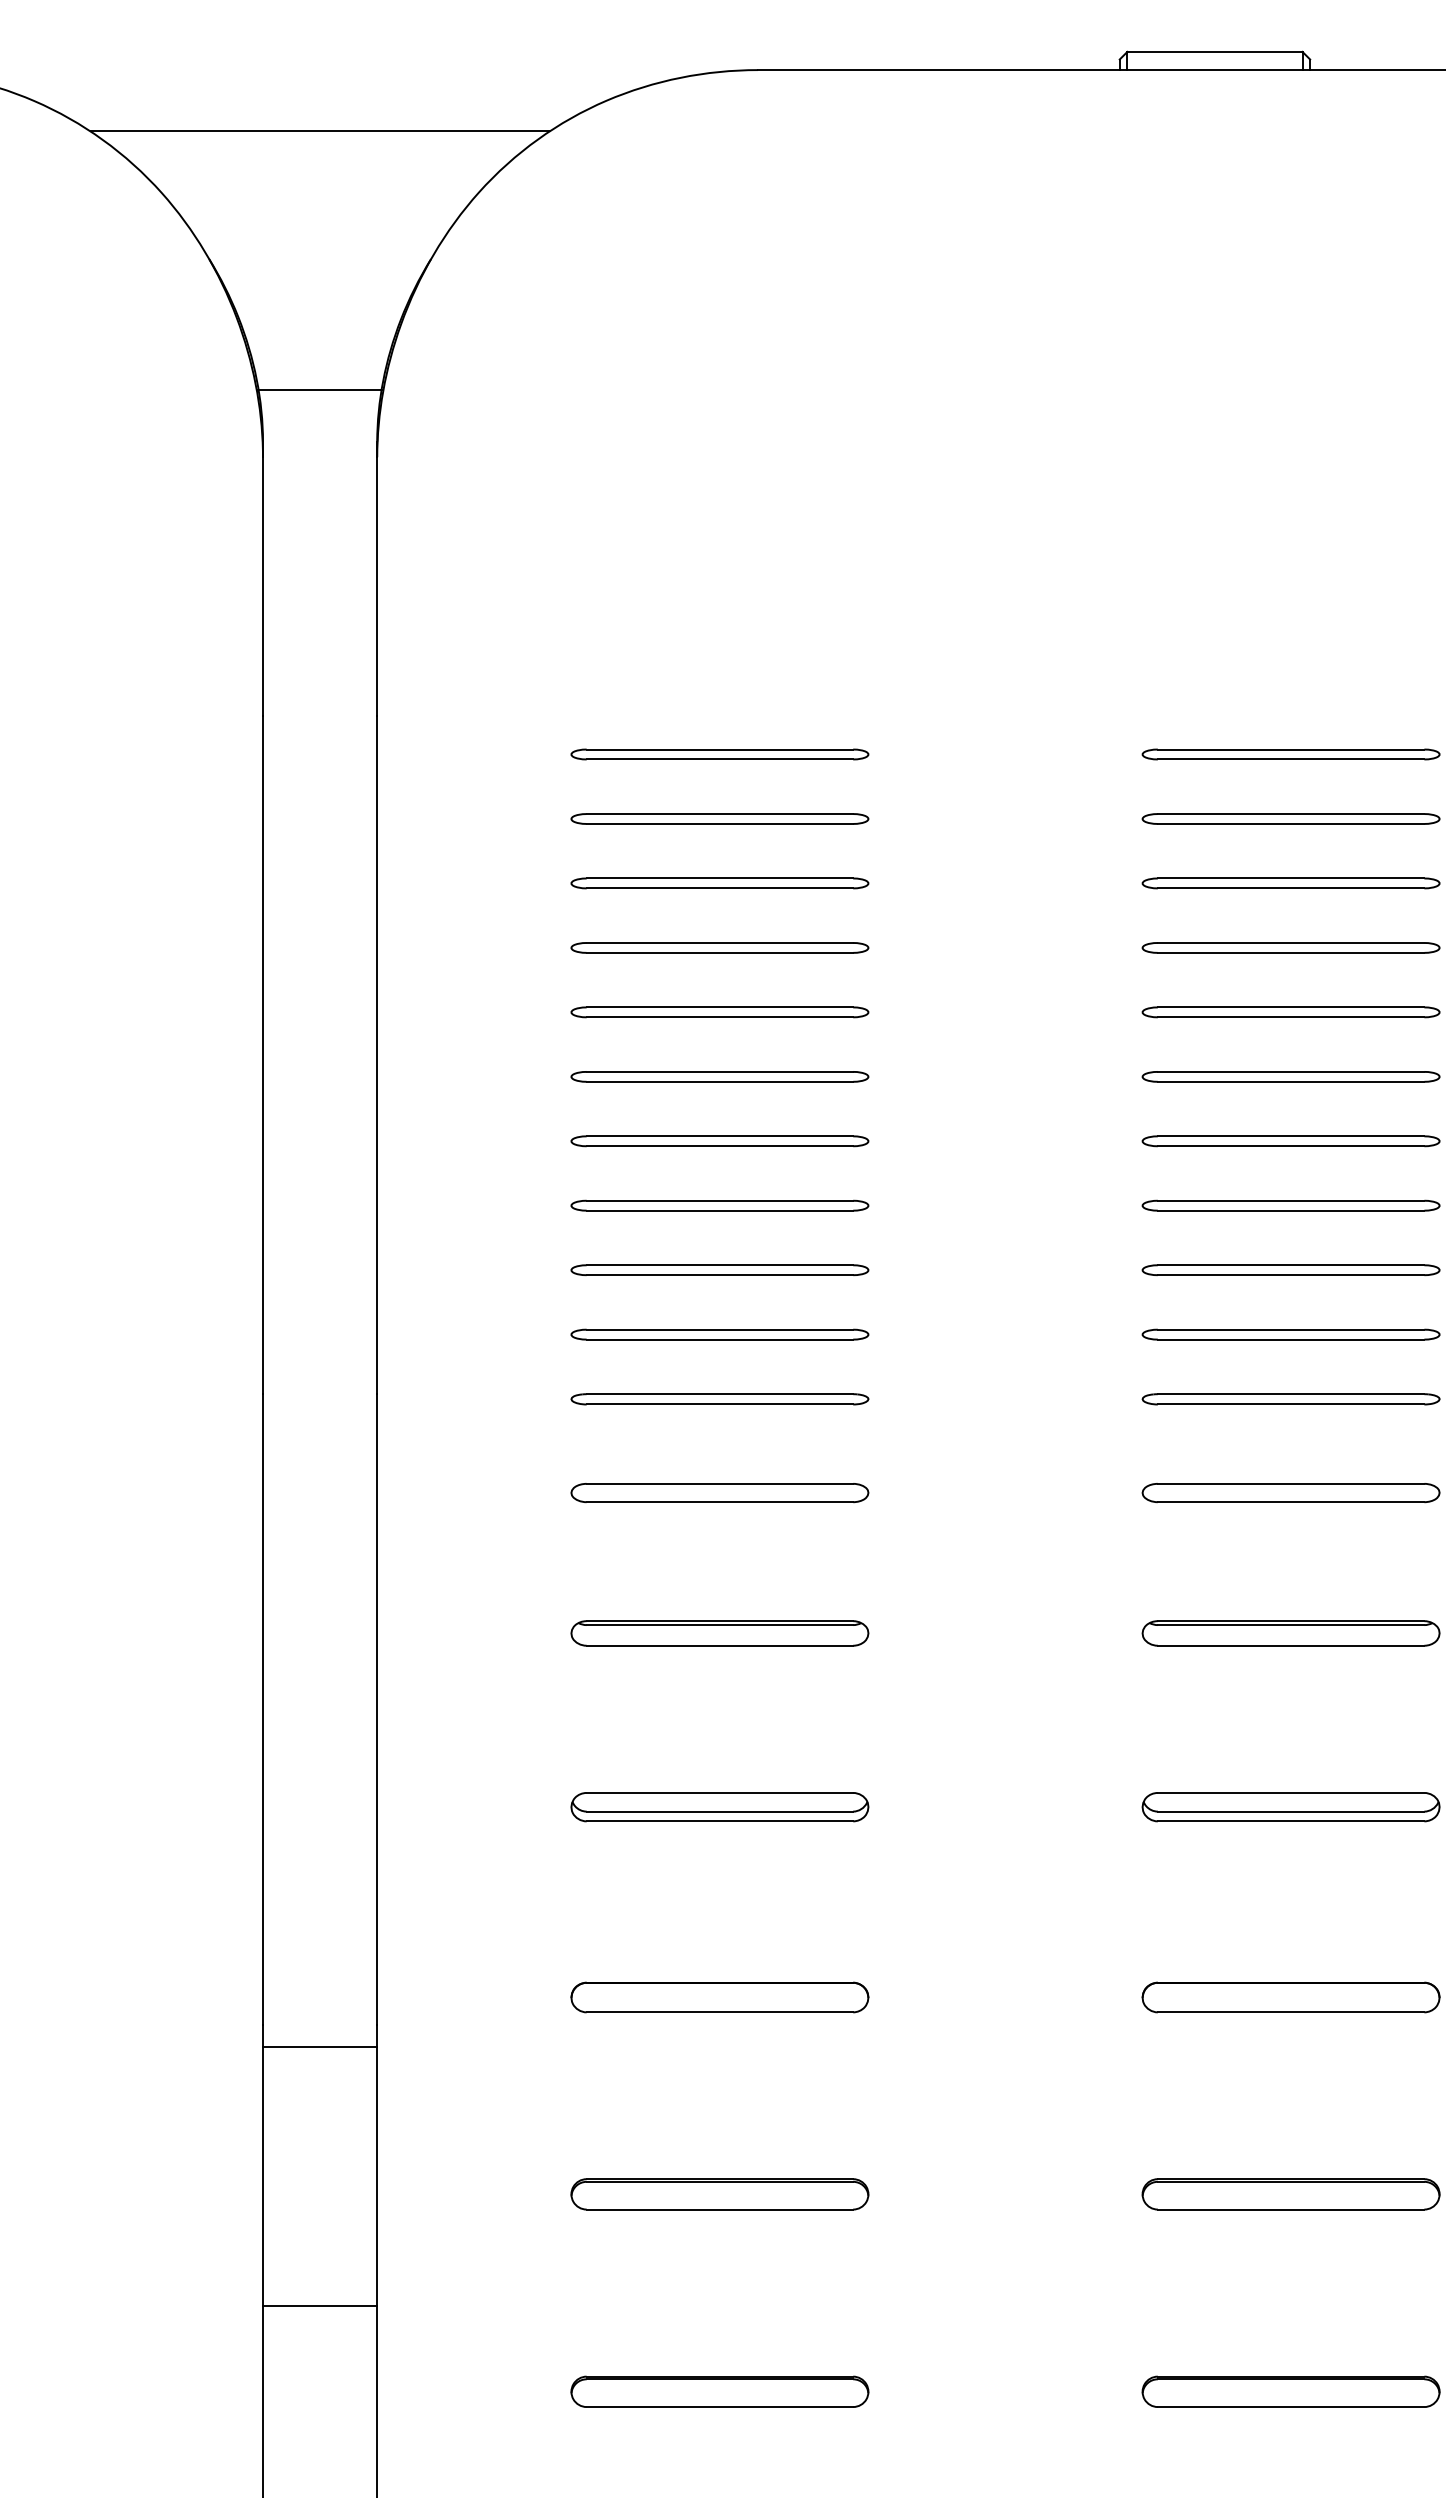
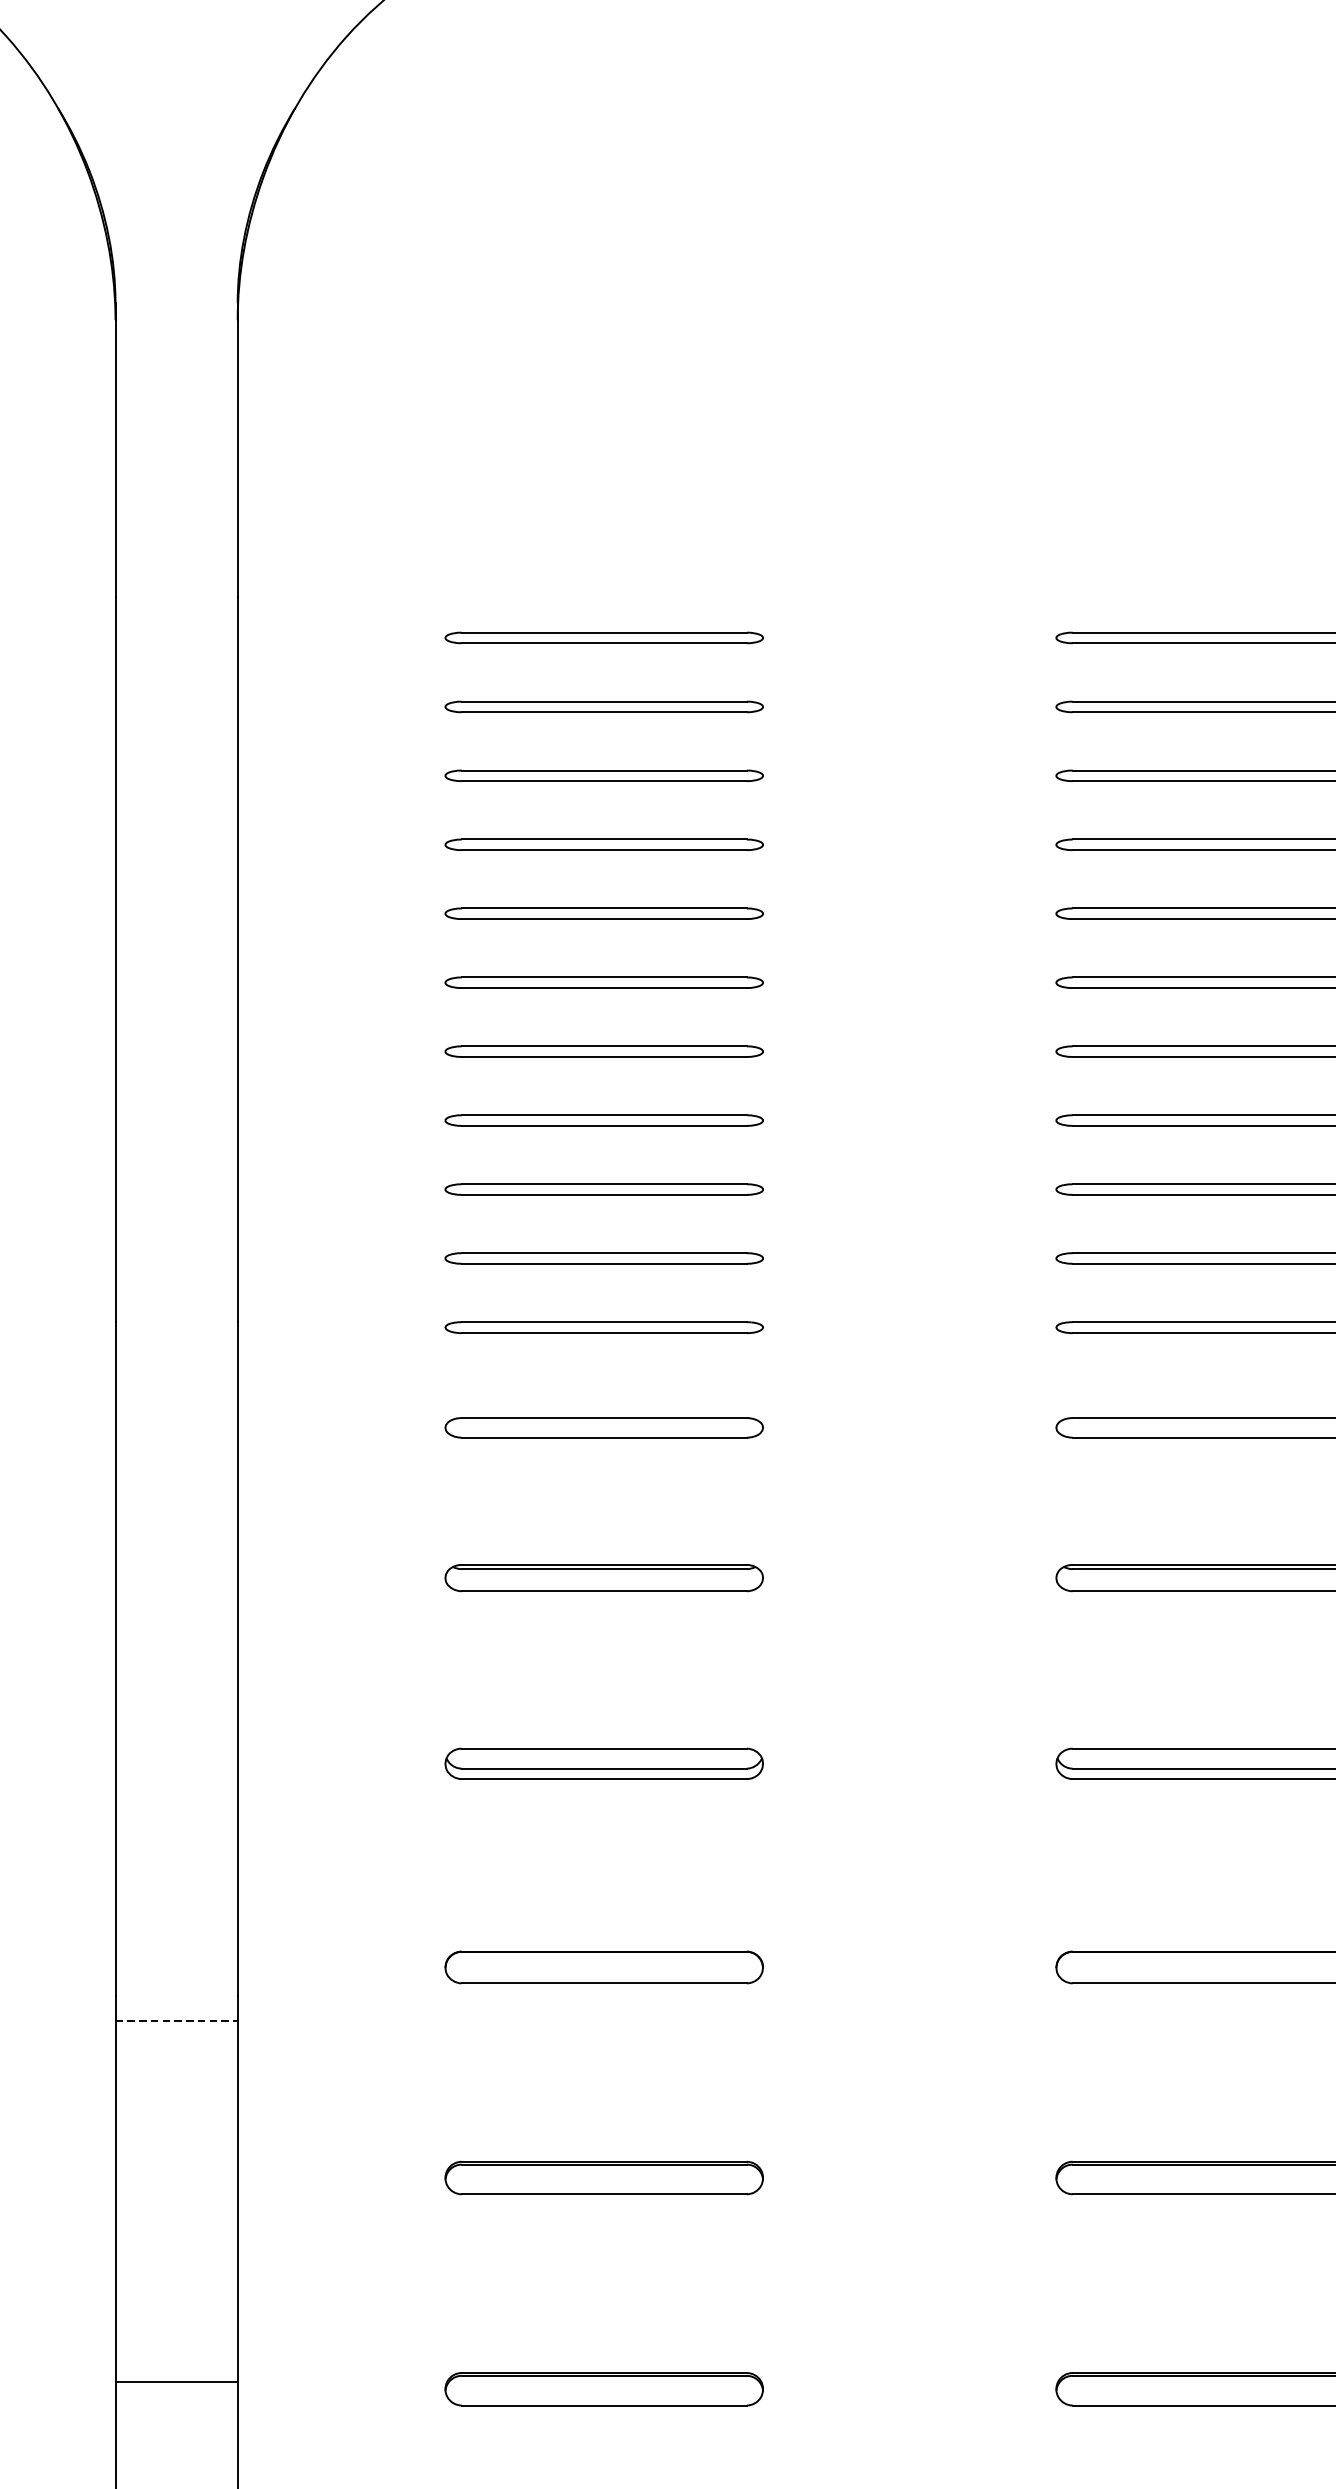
line: (319, 390) -> (175, 248), removed
line: (320, 2047) -> (177, 2020), solid -> dashed
line: (320, 2306) -> (177, 2382), moved

